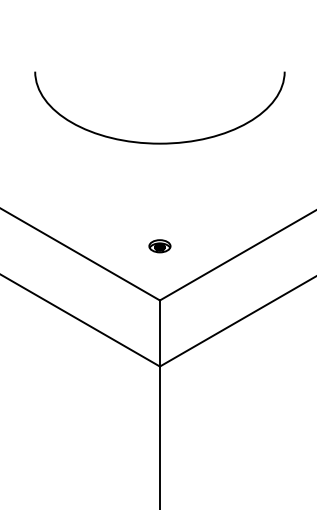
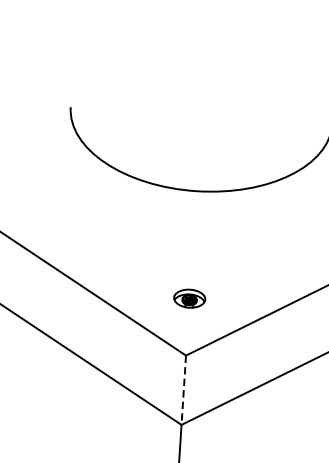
part: (159, 246) -> (189, 298), size x1.4
line: (159, 333) -> (183, 390), solid -> dashed

